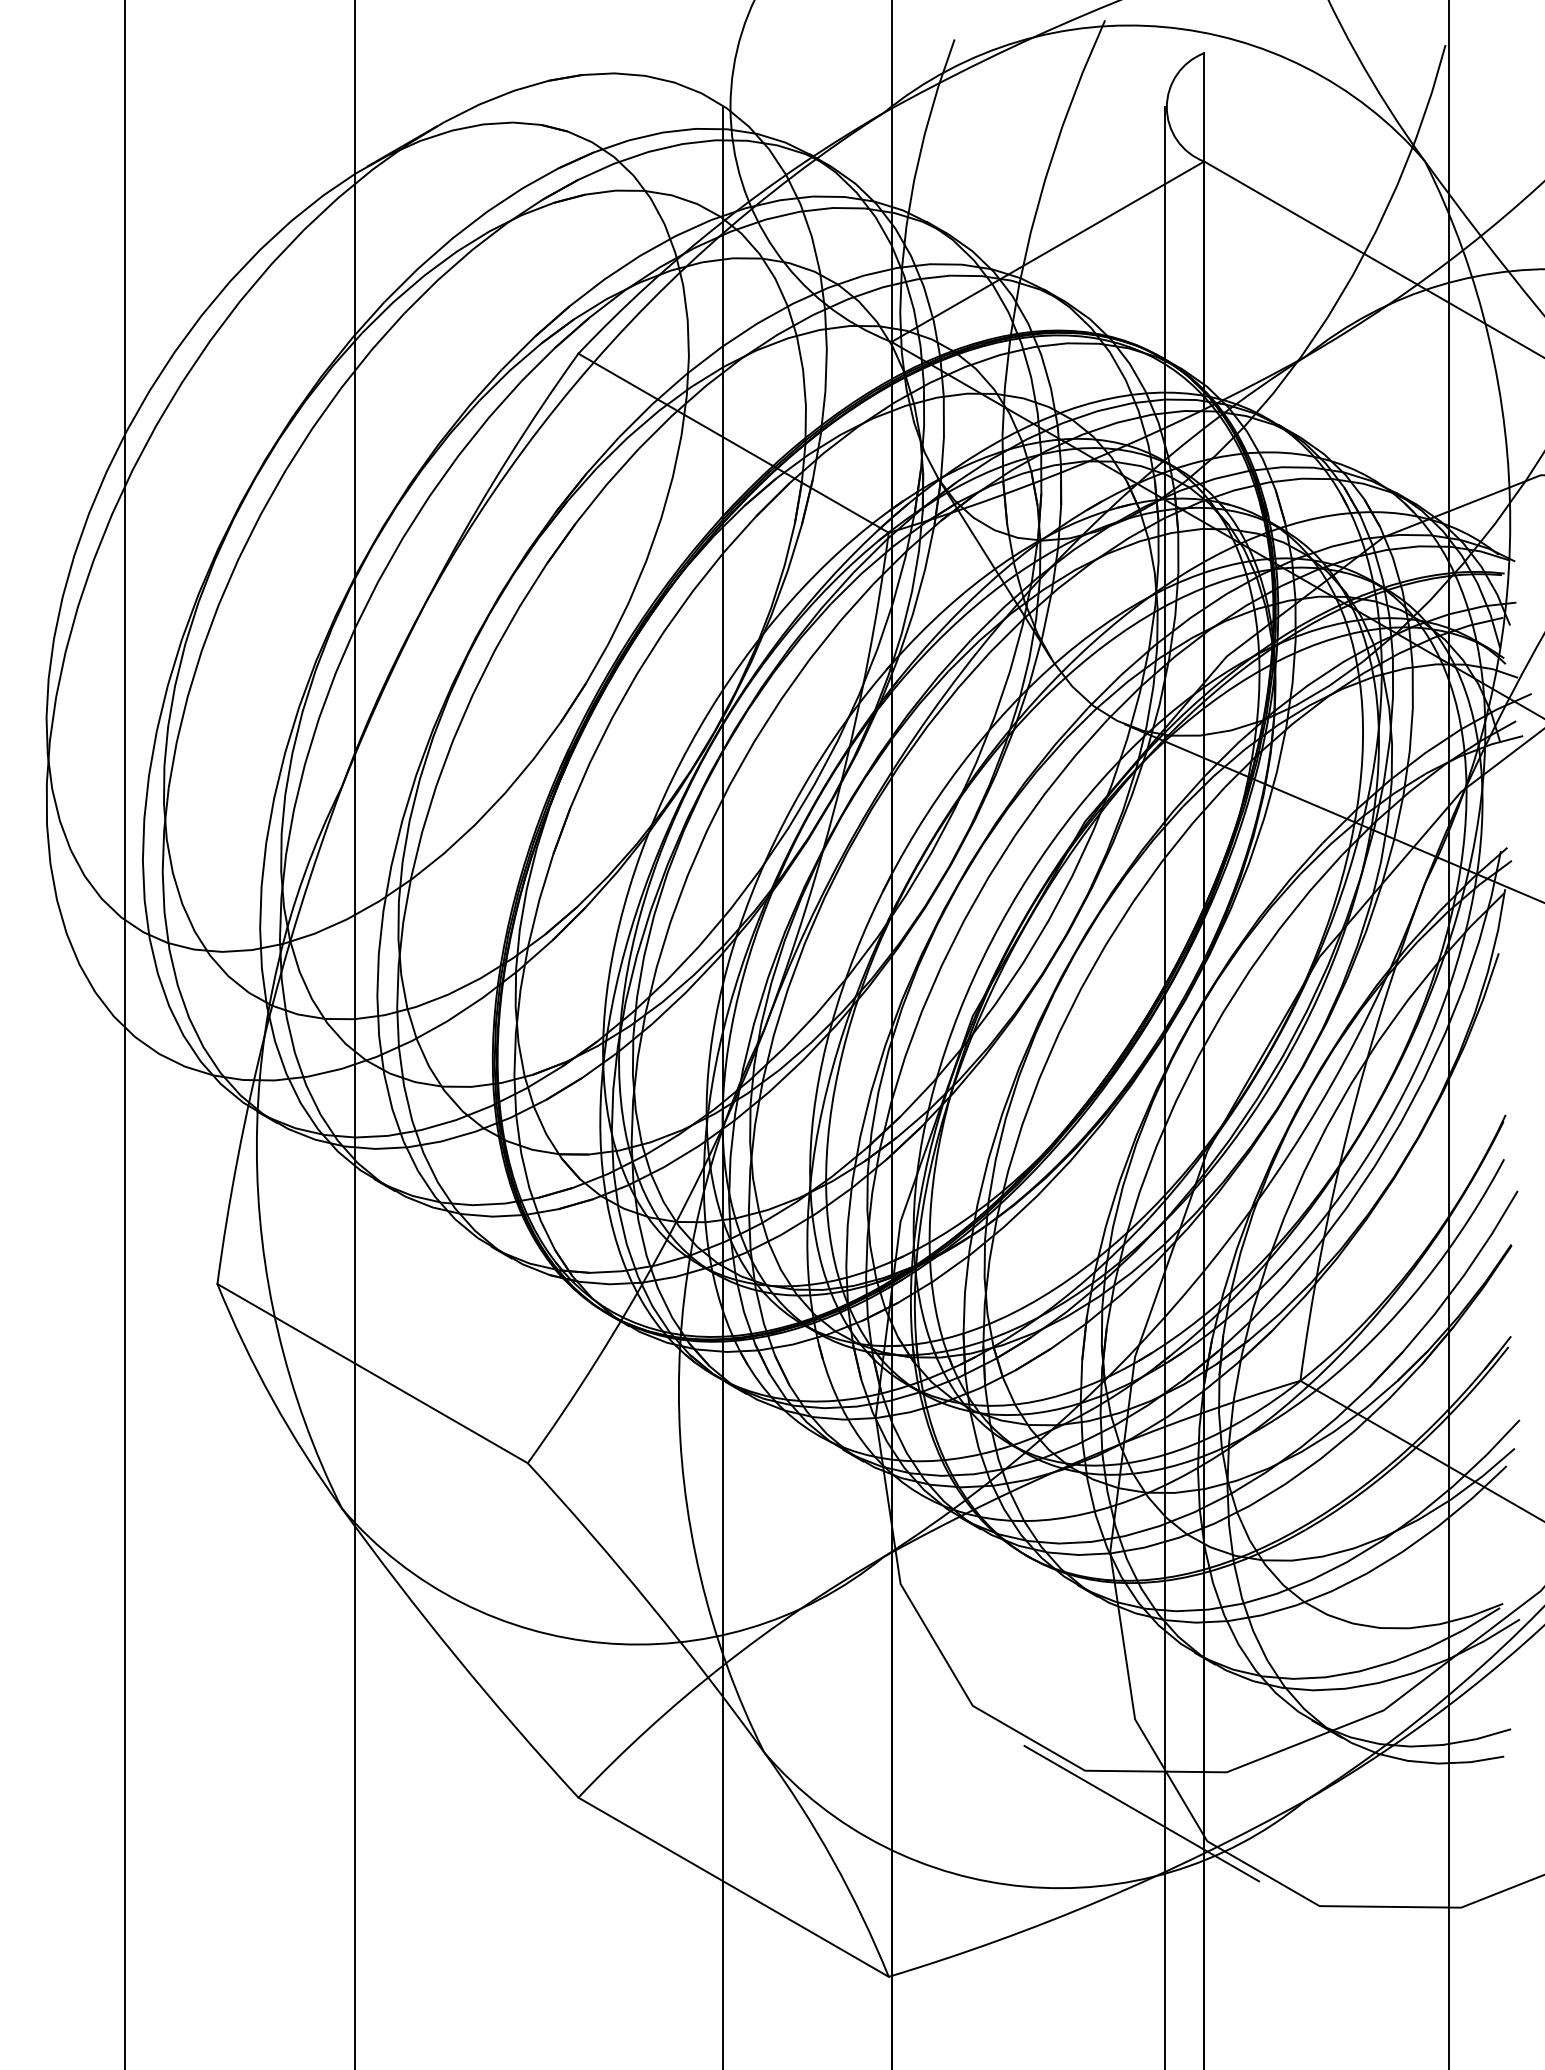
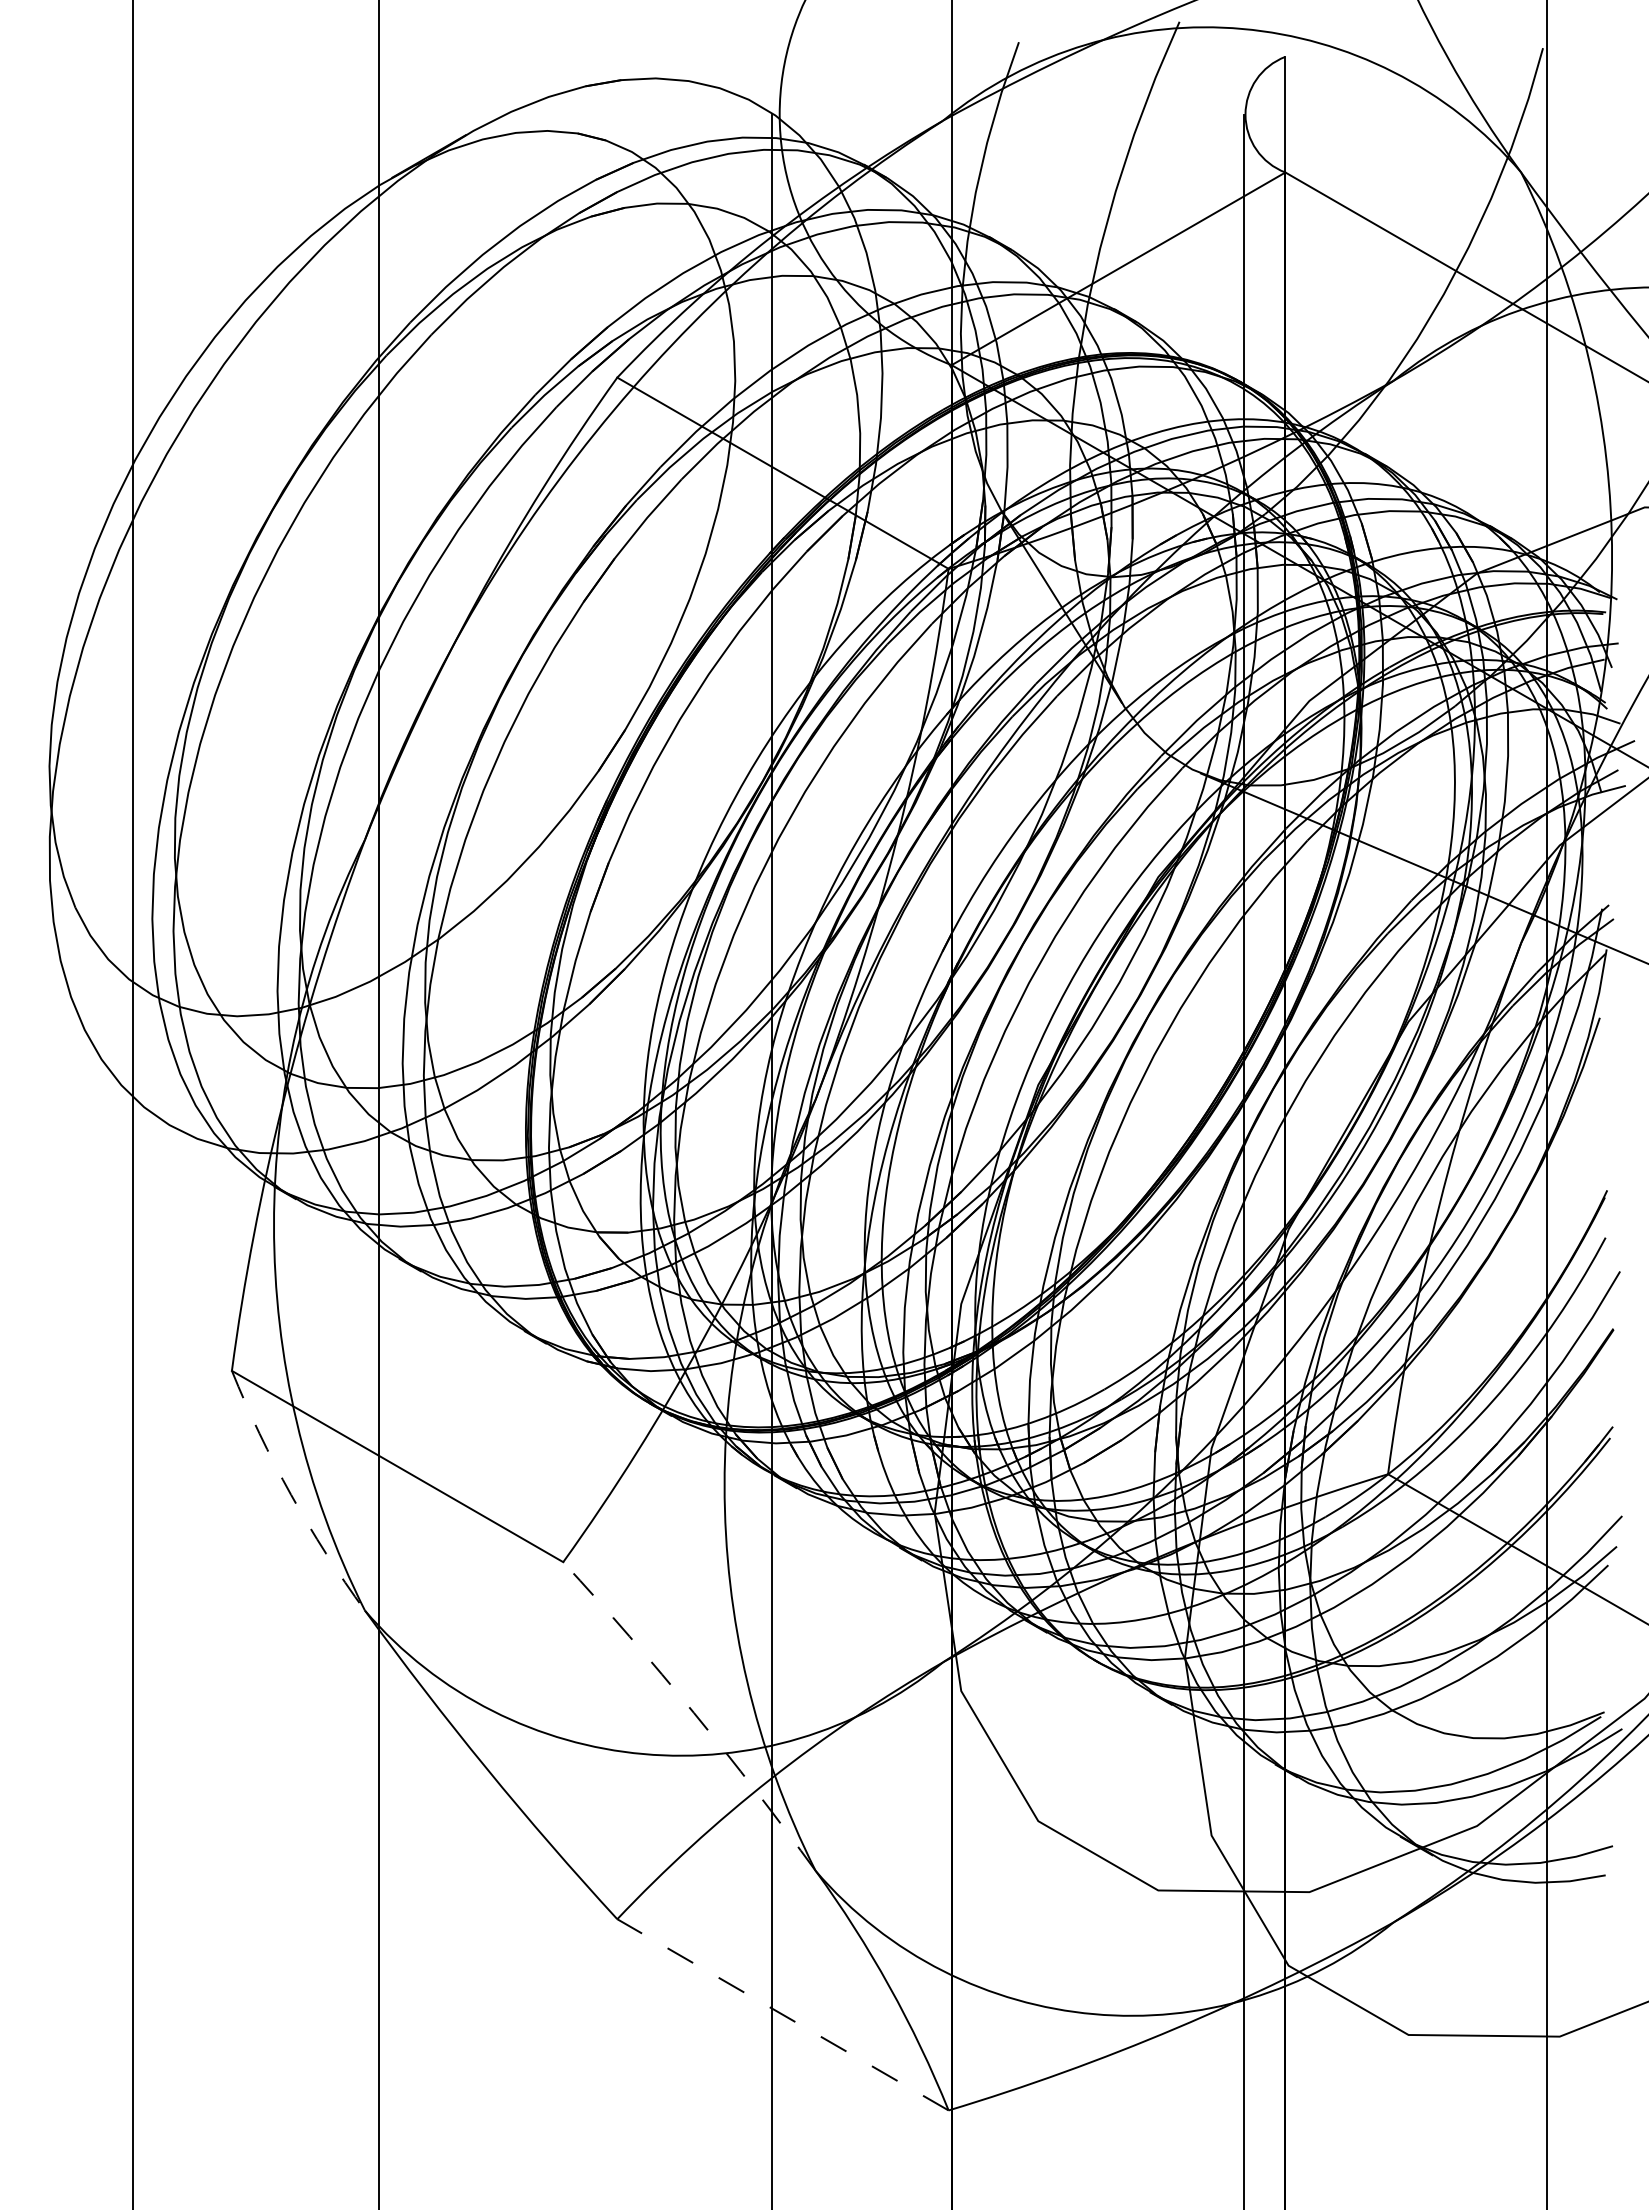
arc: (273, 1399) -> (291, 1494), solid -> dashed
arc: (649, 1604) -> (693, 1712), solid -> dashed
line: (1141, 1813) -> (1218, 1936), removed
line: (733, 1886) -> (782, 2014), solid -> dashed

